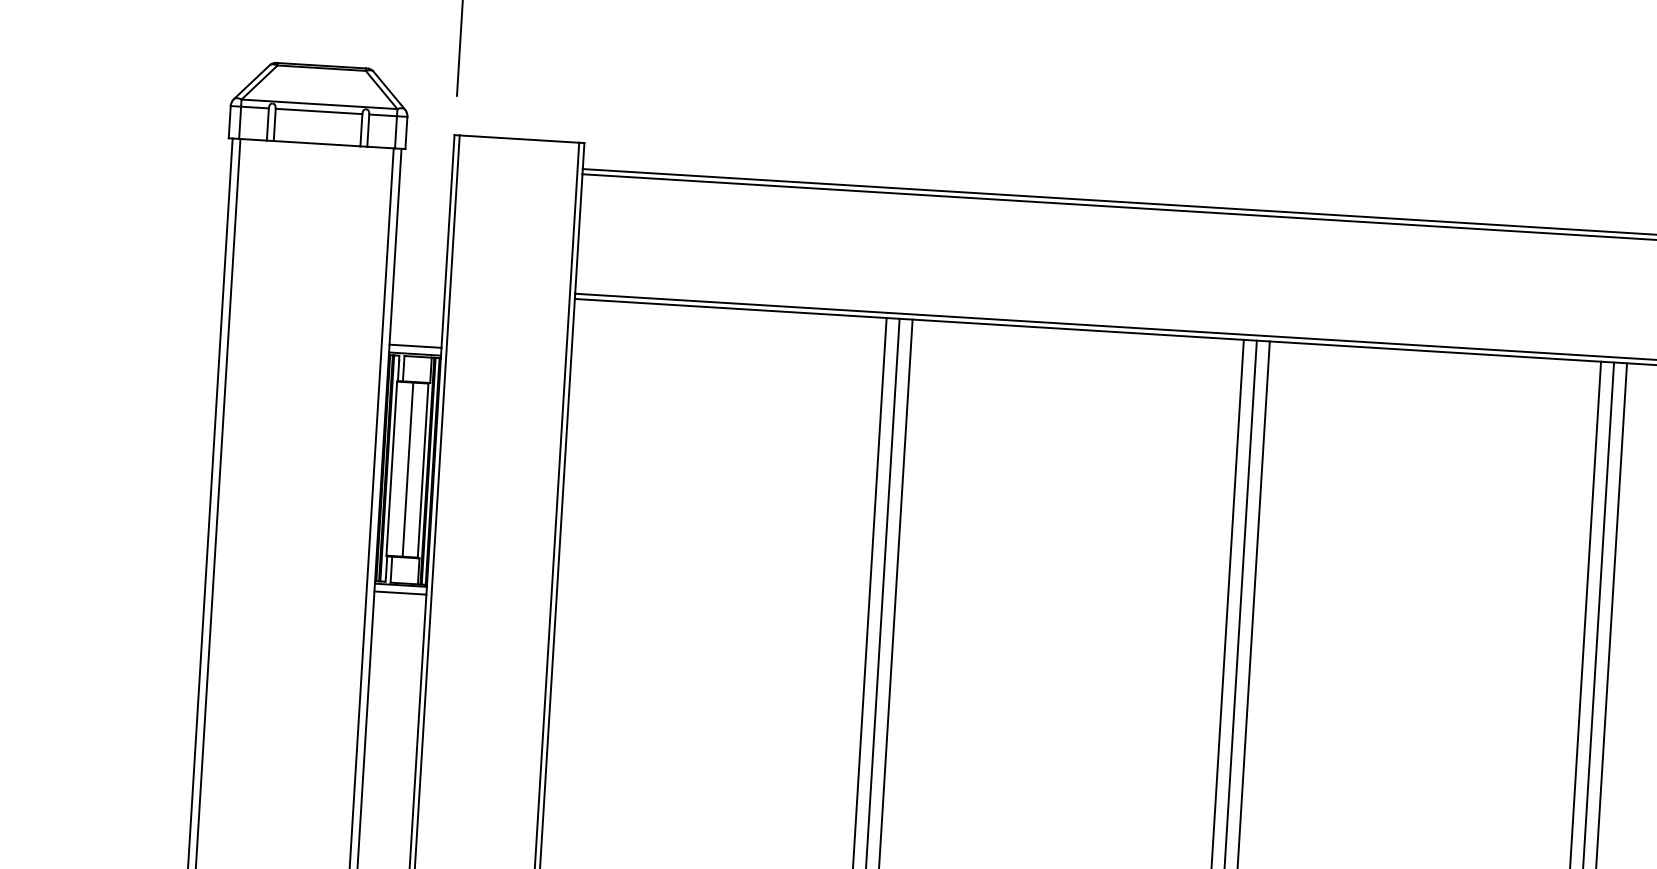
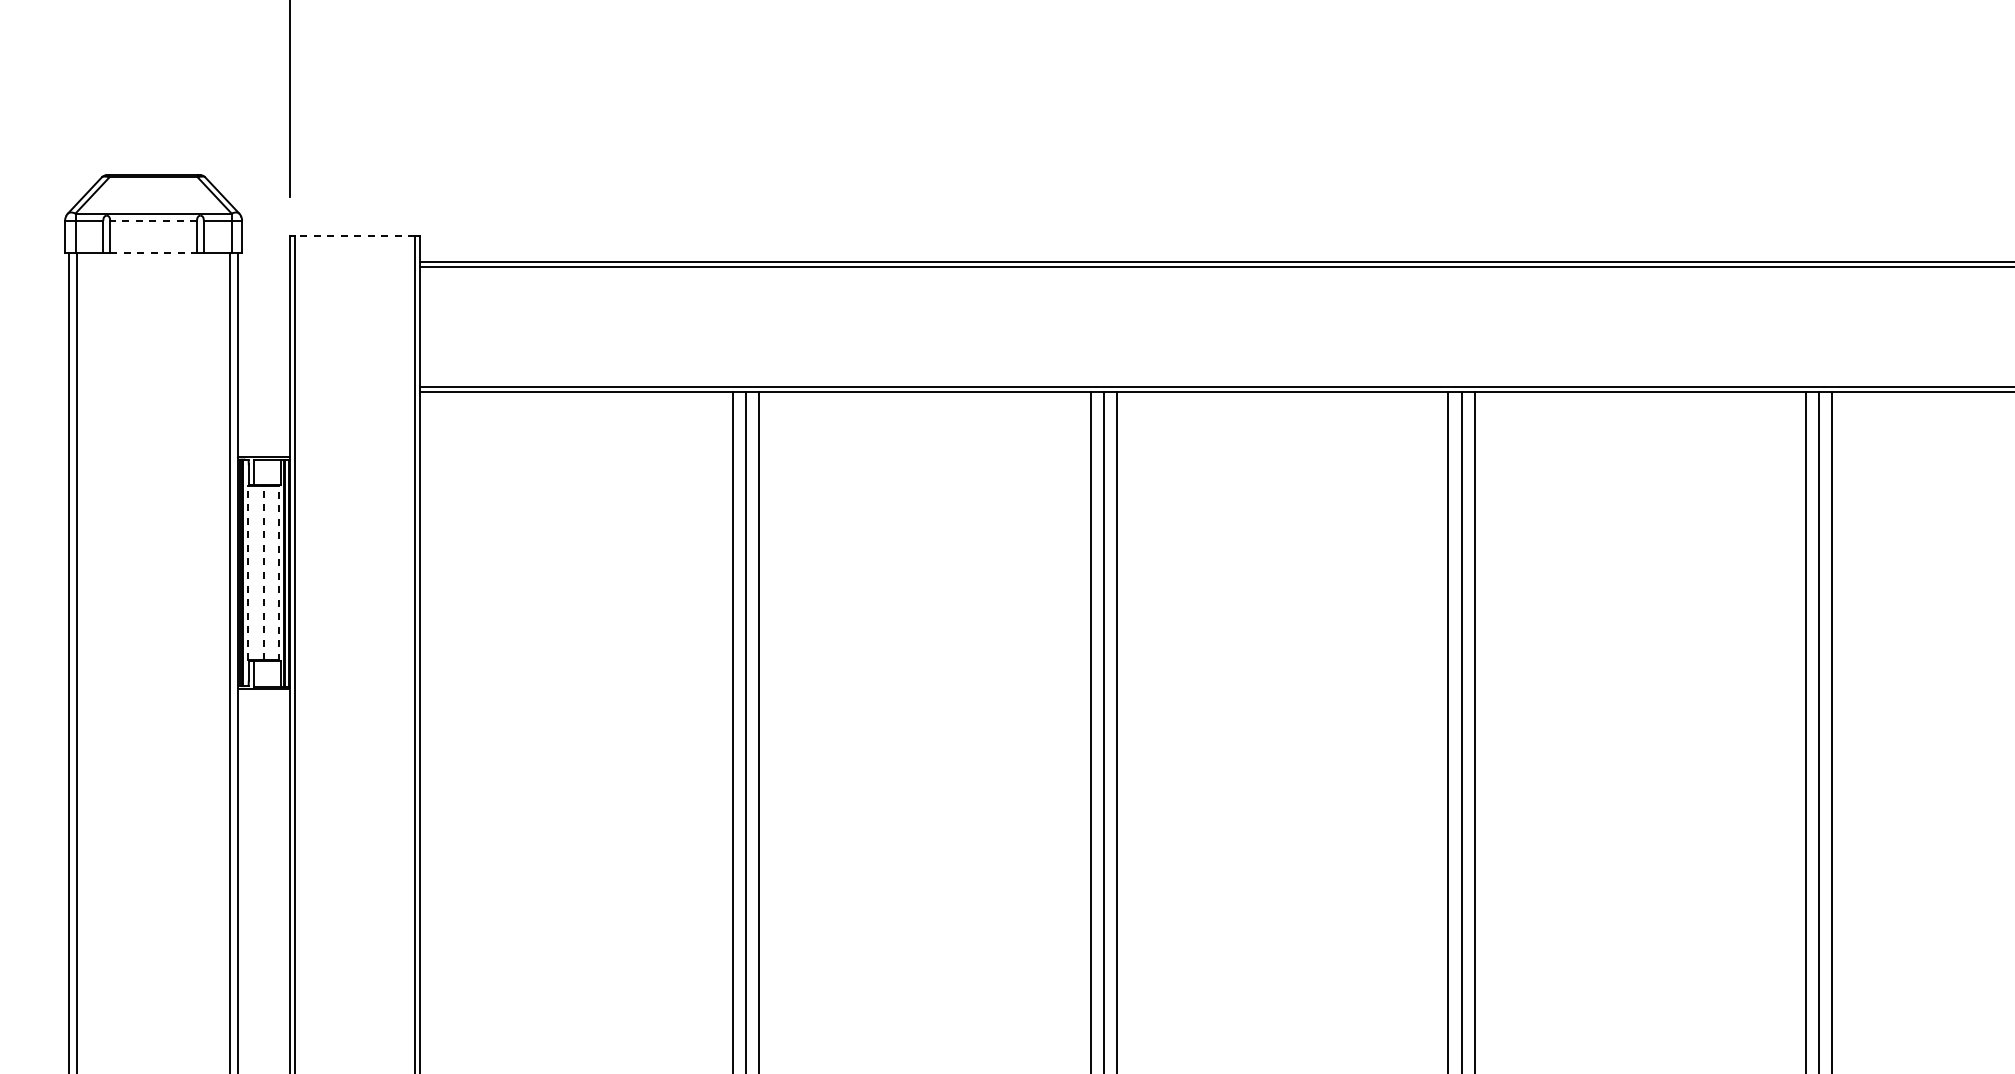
line: (318, 111) -> (153, 220), solid -> dashed
line: (519, 139) -> (355, 236), solid -> dashed
line: (317, 144) -> (154, 253), solid -> dashed
line: (415, 346) -> (264, 449), removed
line: (392, 468) -> (248, 572), solid -> dashed
line: (408, 469) -> (264, 572), solid -> dashed
line: (423, 470) -> (279, 572), solid -> dashed
line: (400, 593) -> (264, 696), removed

